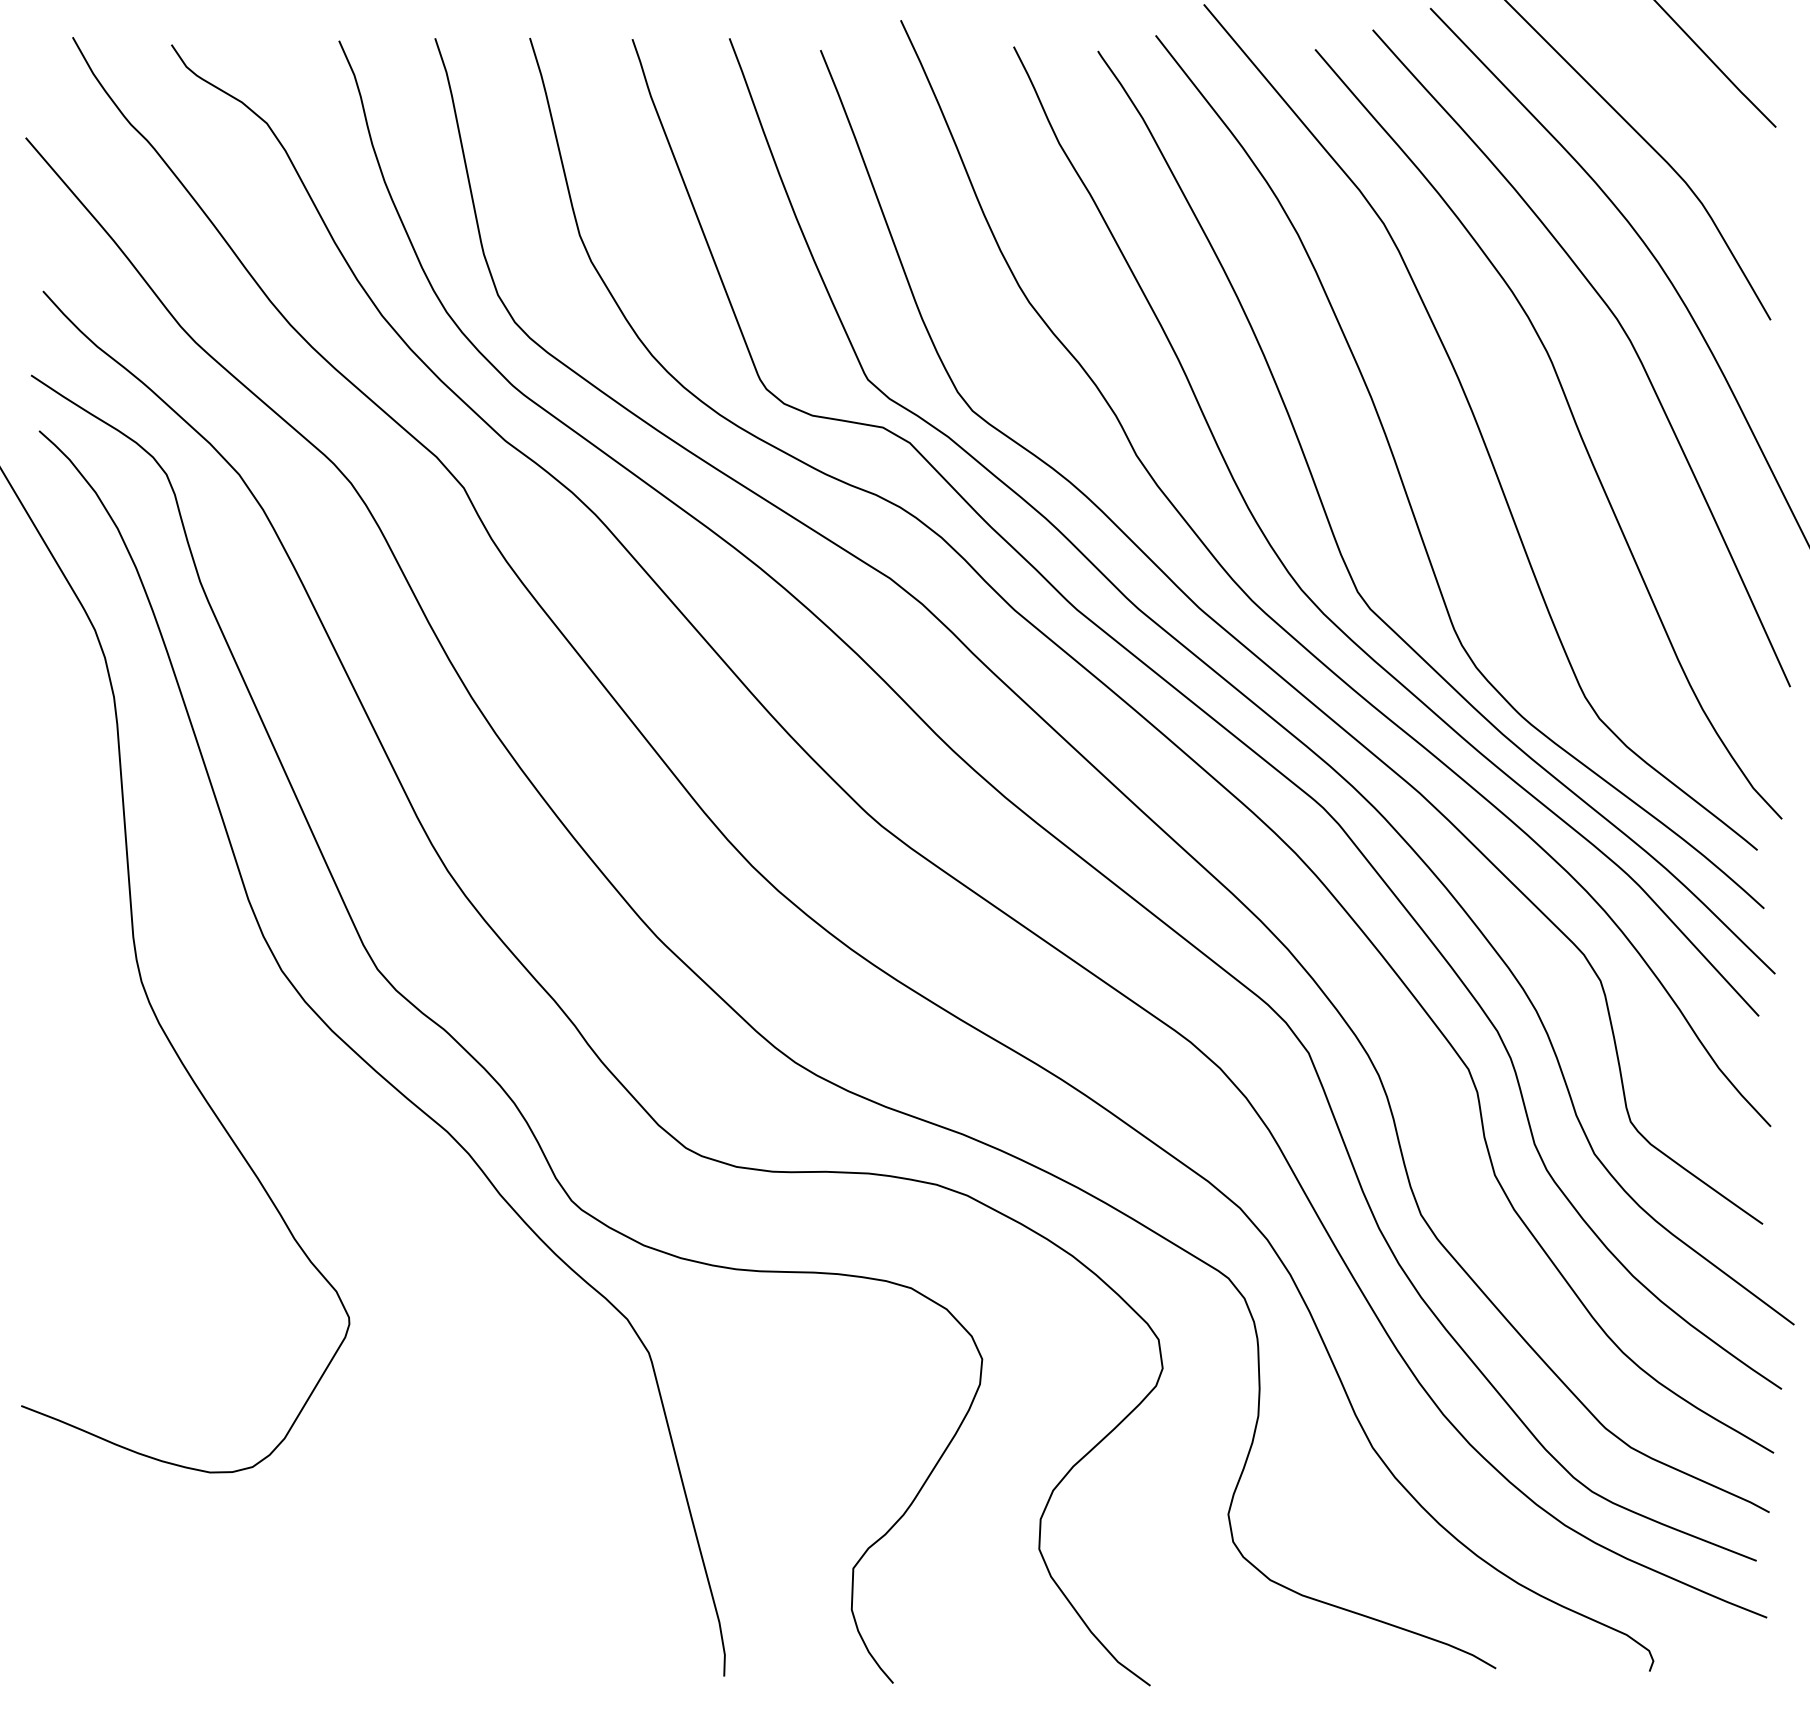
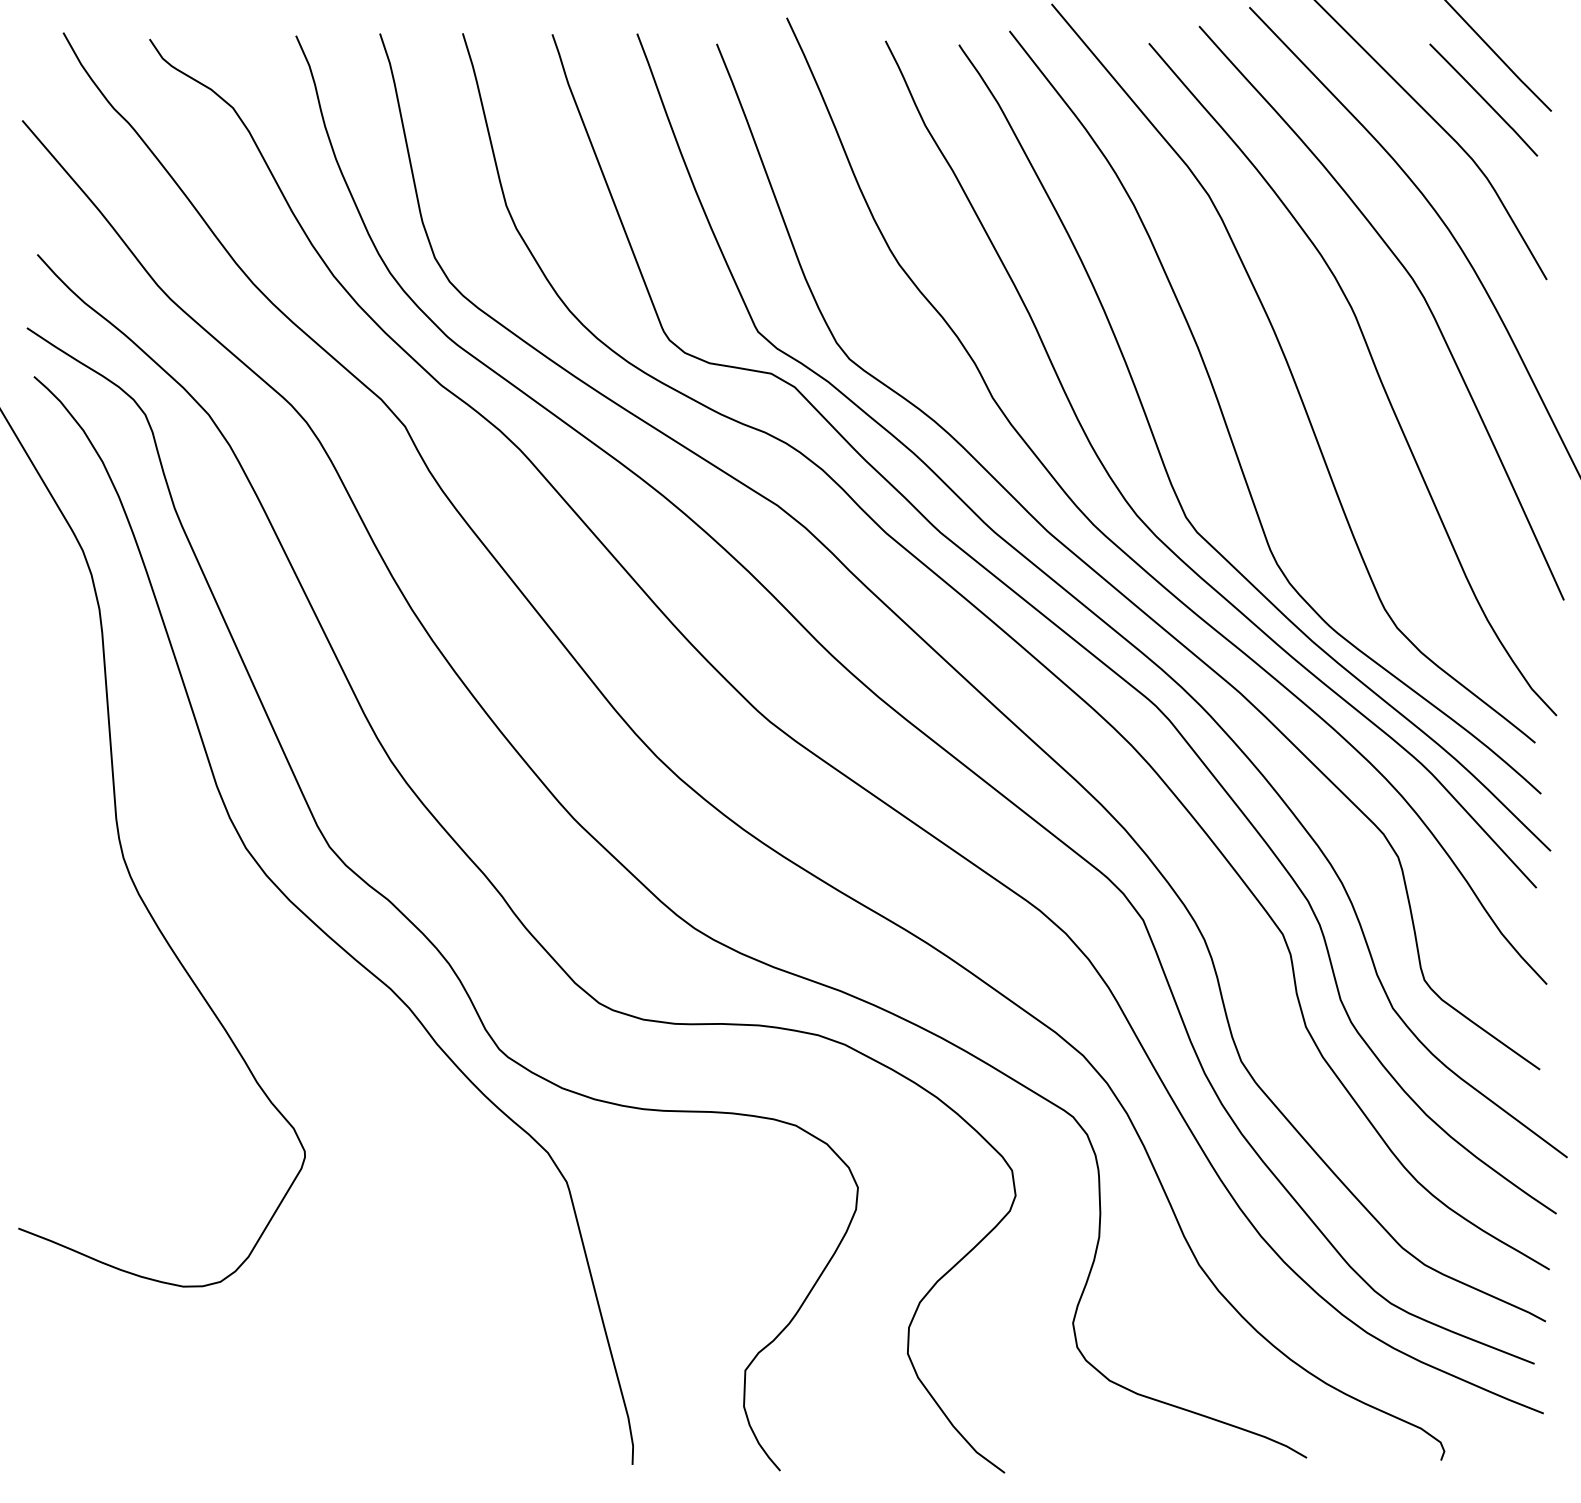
line: (1698, 114) -> (1483, 100), added

